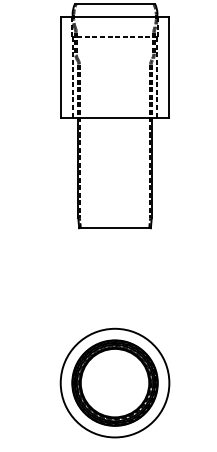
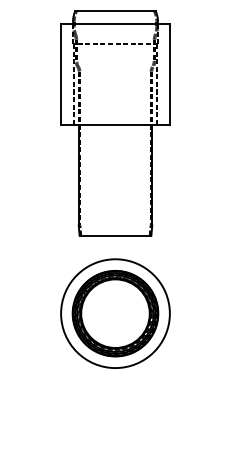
part: (115, 382) -> (115, 313), moved

